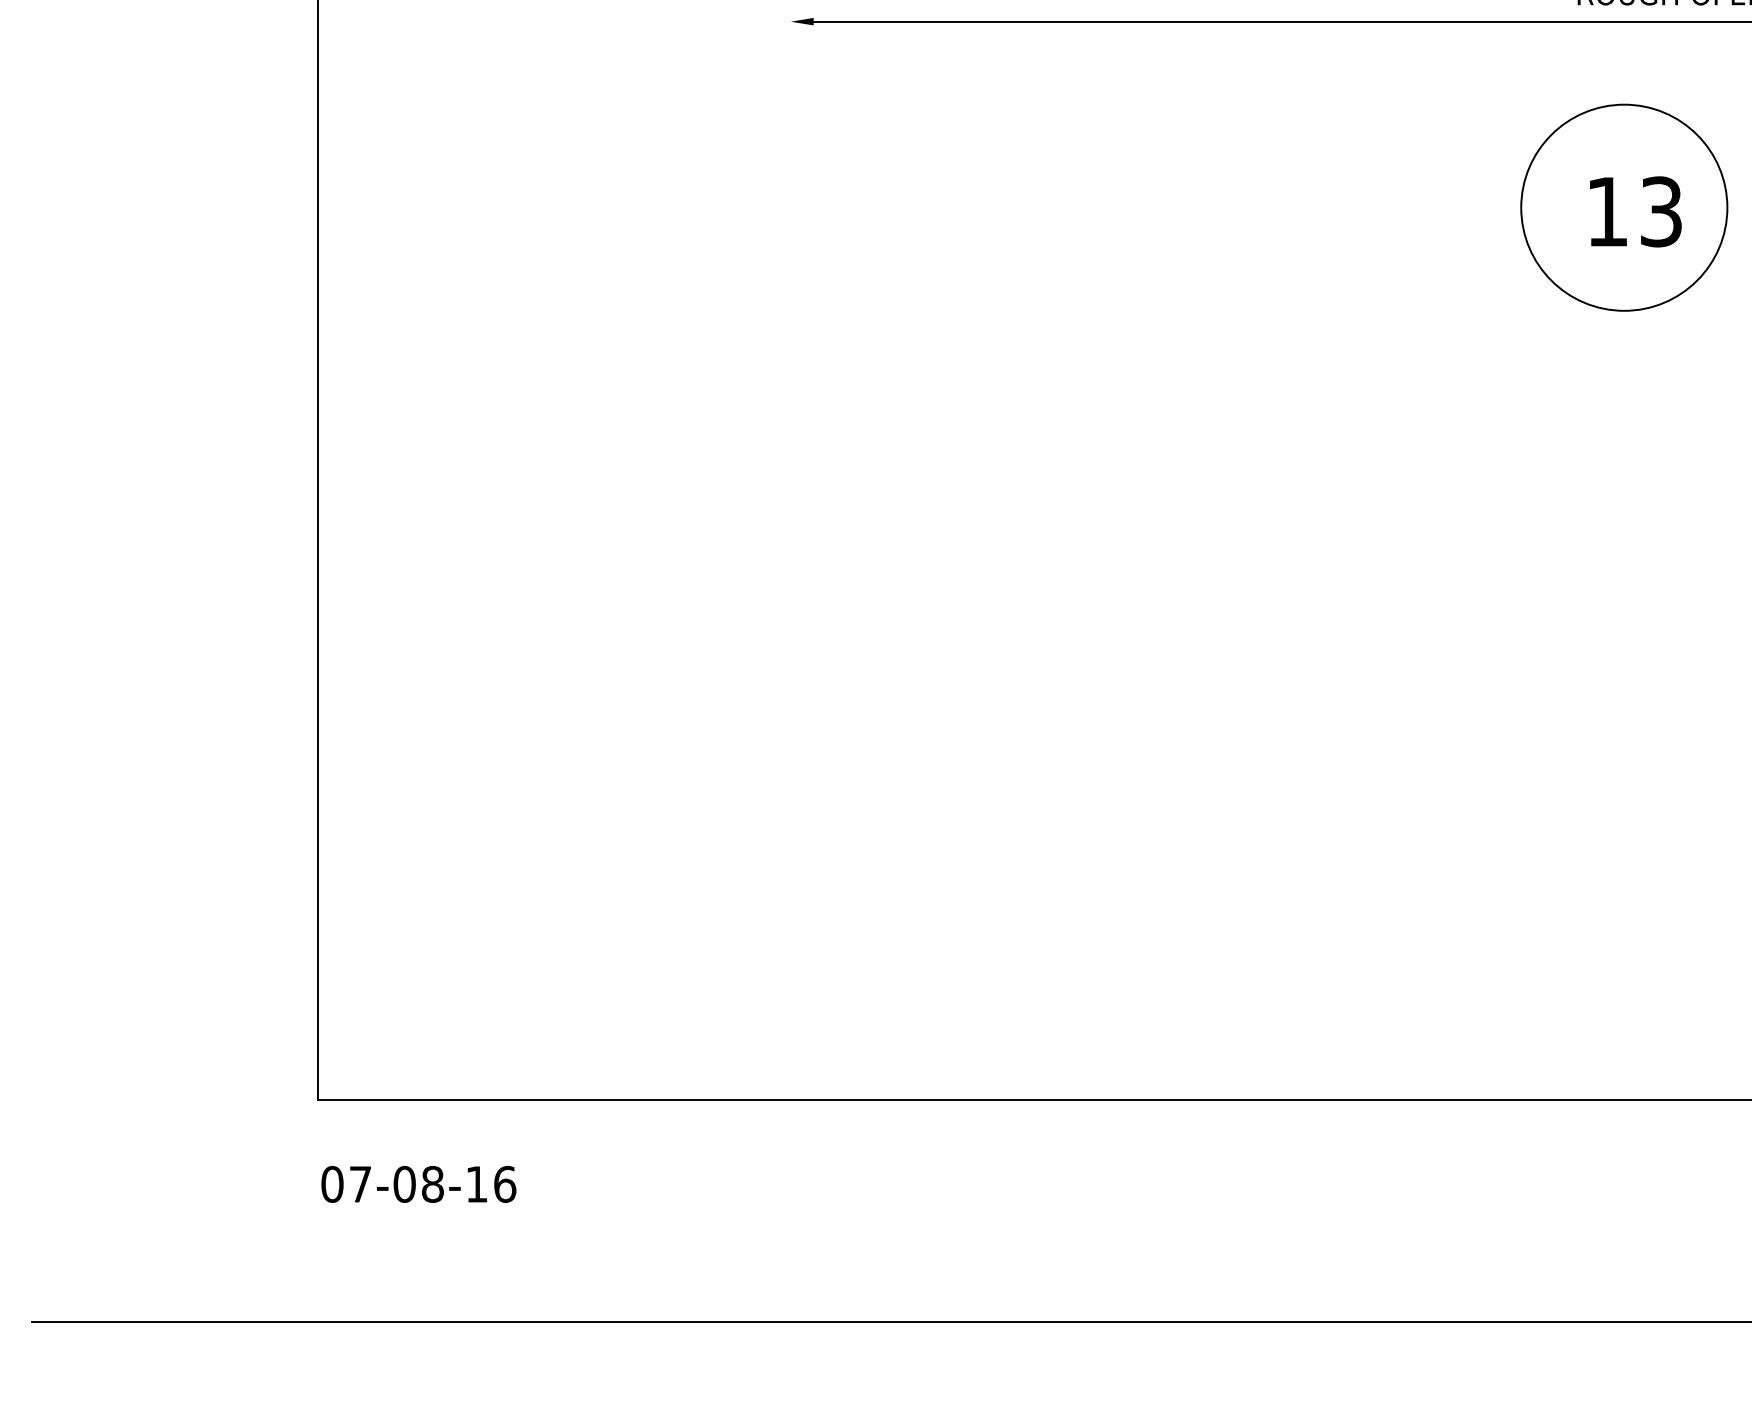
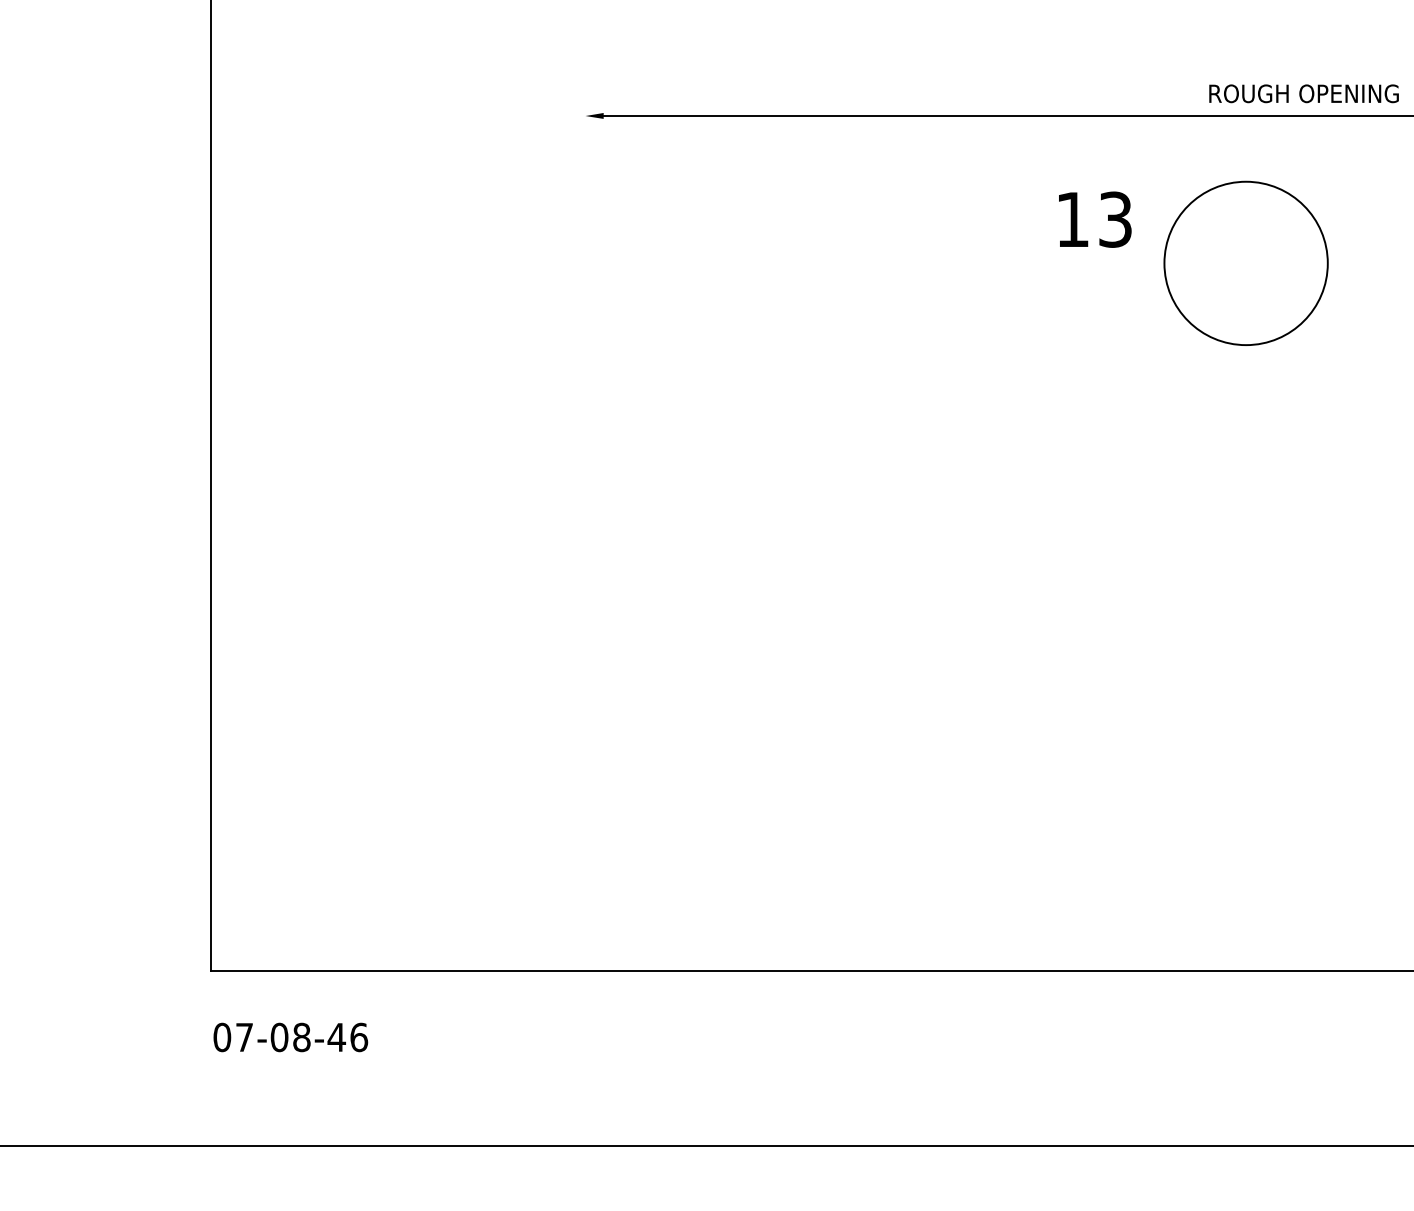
text: (1636, 211) -> (1095, 219), moved
text: (476, 1184) -> (336, 1037), 07-08-16 -> 07-08-46

